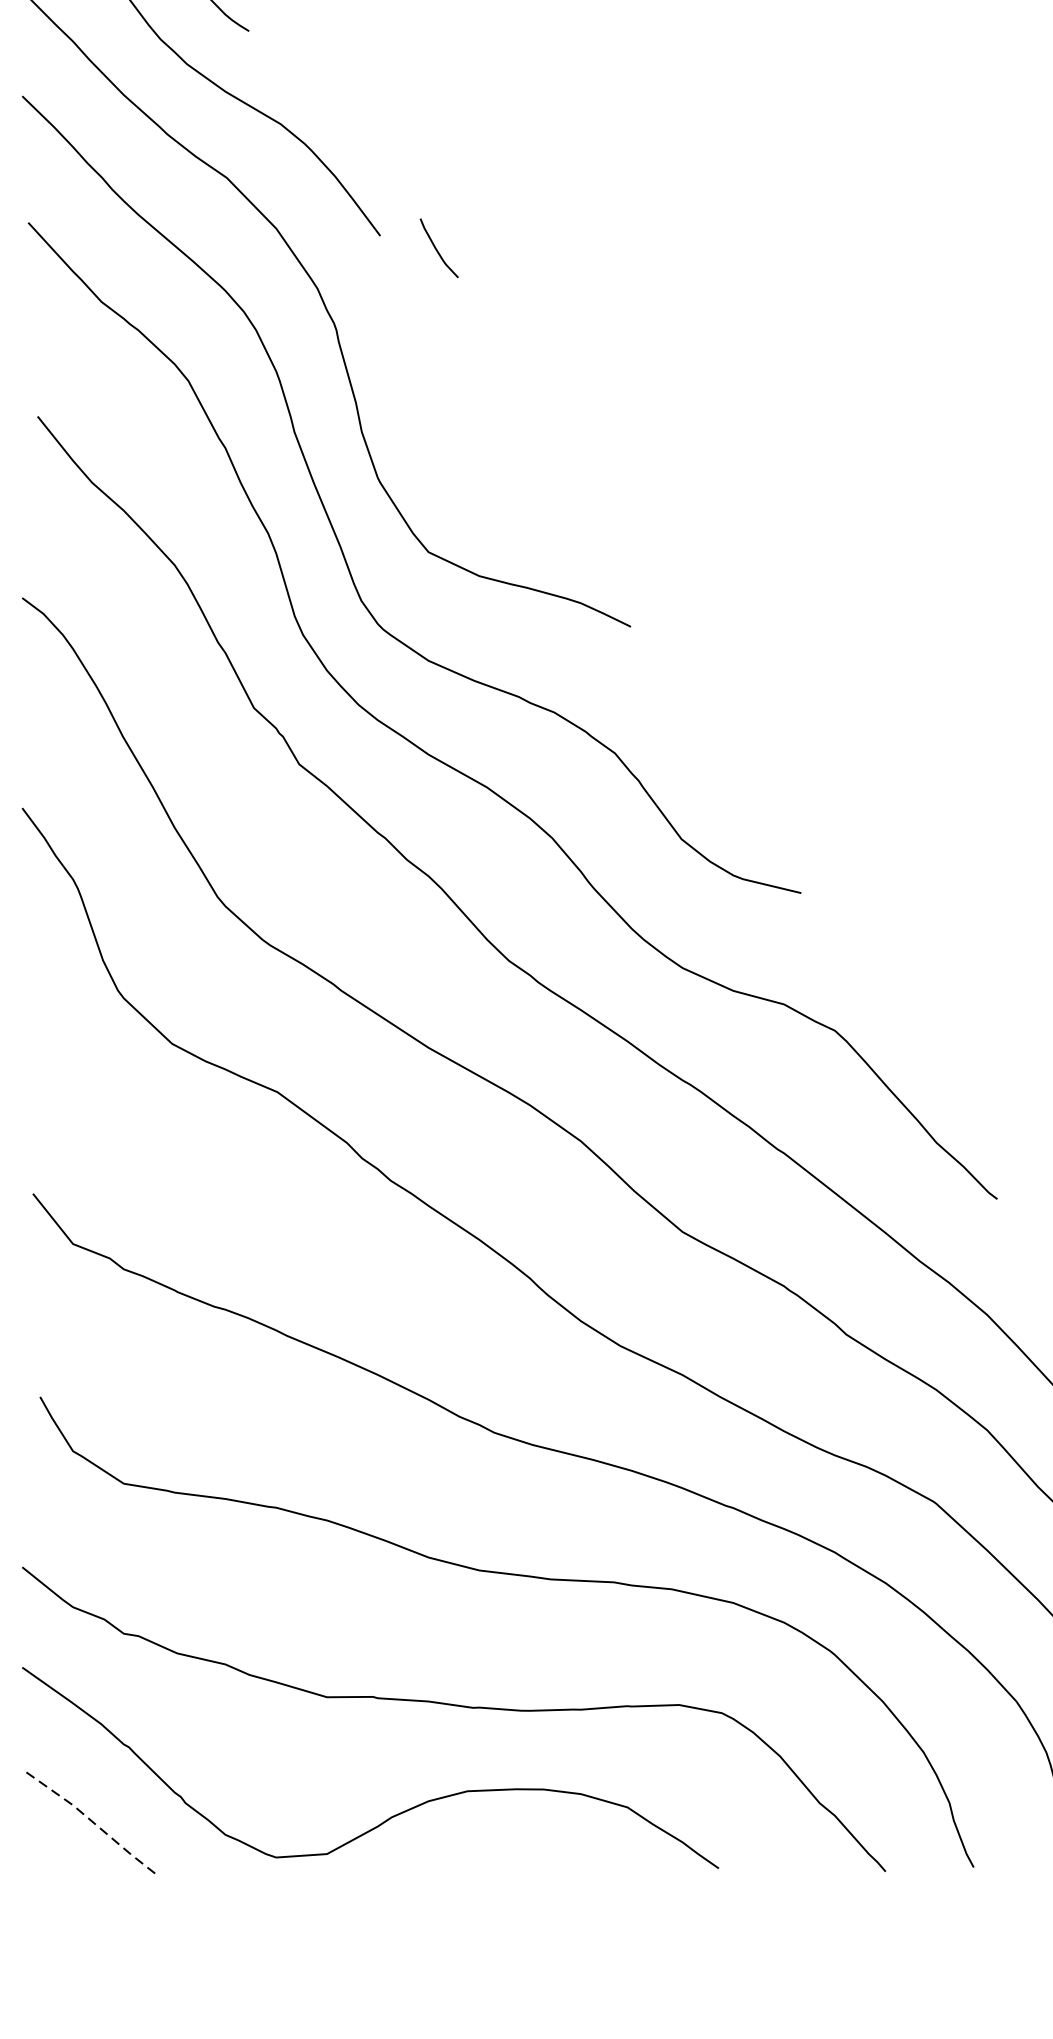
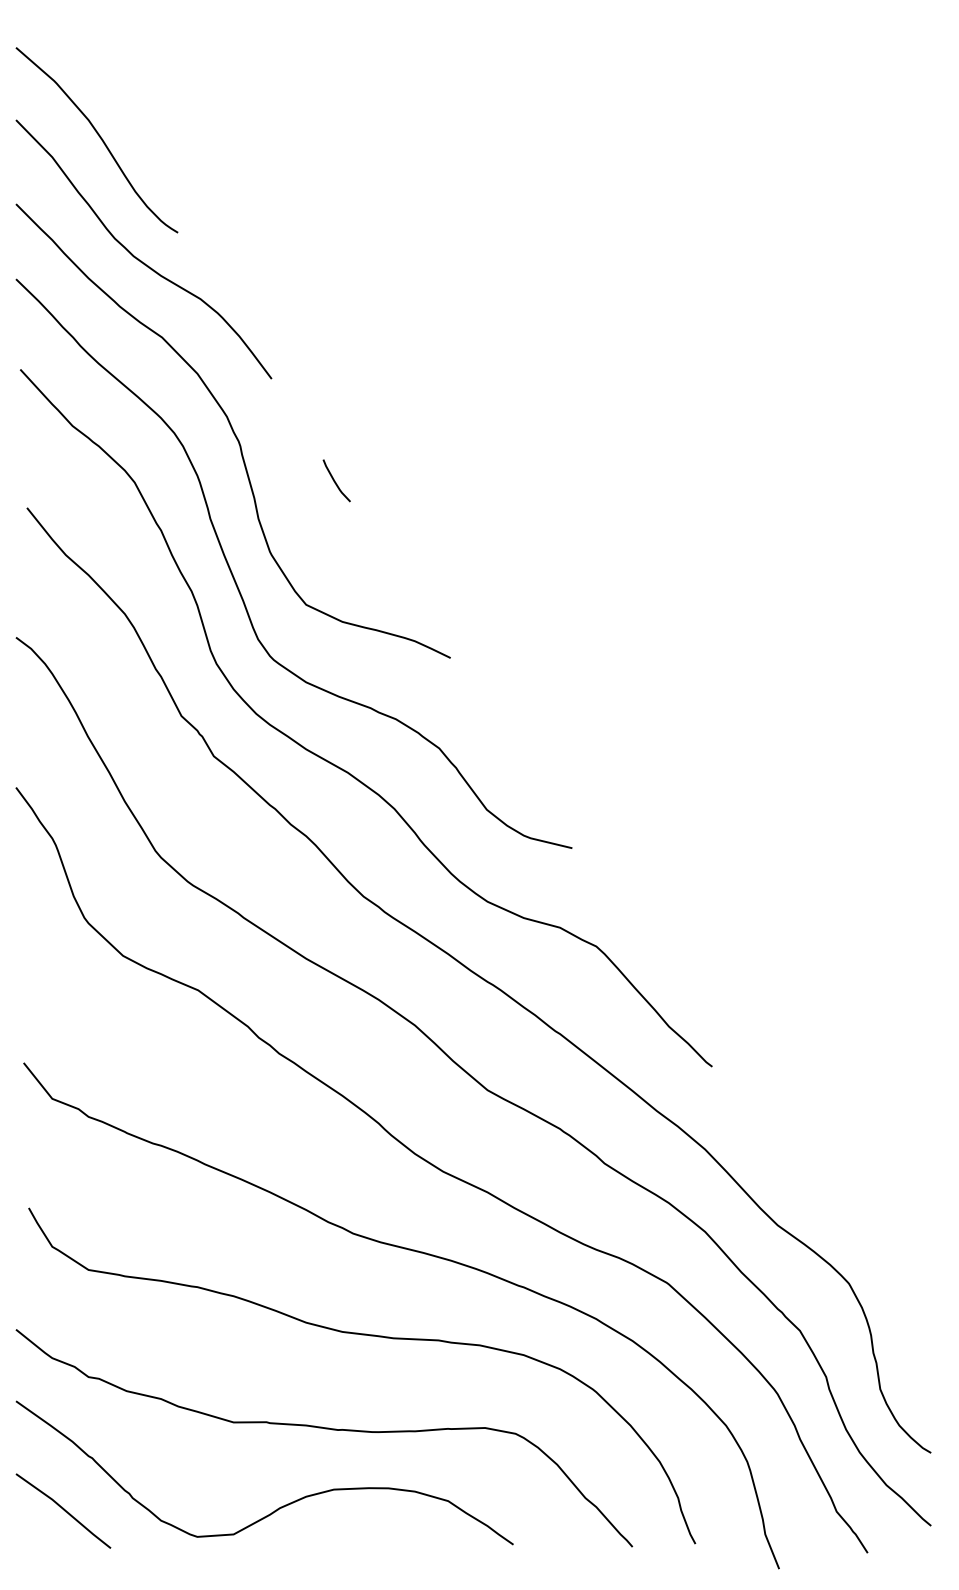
curve: (437, 247) -> (335, 480), moved
line: (90, 1819) -> (64, 1509), dashed -> solid

